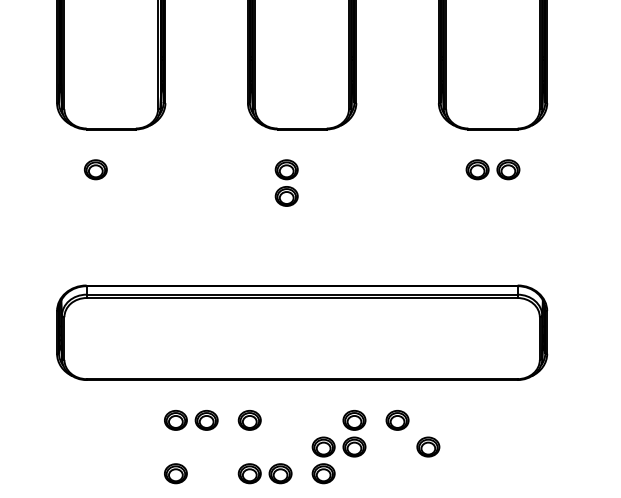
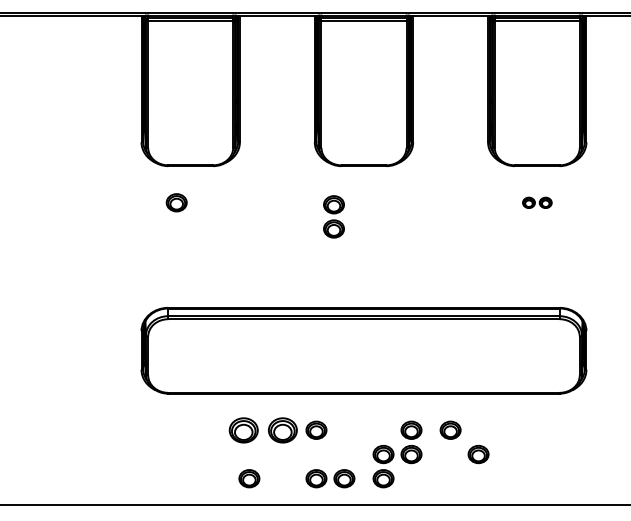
part: (493, 169) -> (537, 202), size x0.6
part: (286, 182) -> (333, 216), moved
part: (191, 419) -> (263, 429), size x1.4

